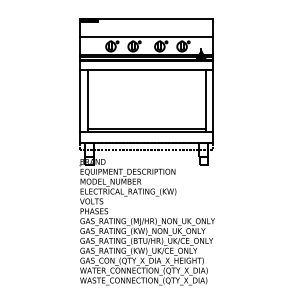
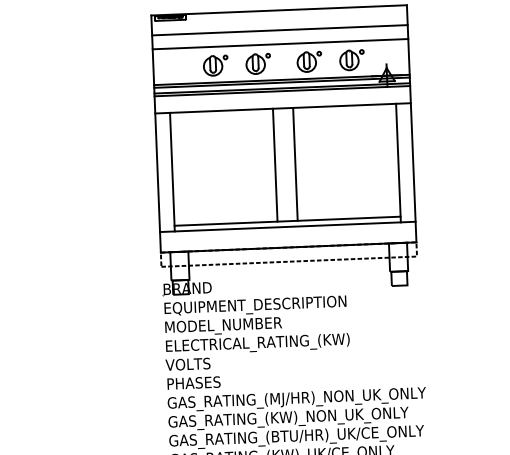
line: (146, 29) -> (279, 30), added
line: (141, 99) -> (275, 165), added
line: (151, 99) -> (294, 164), added

